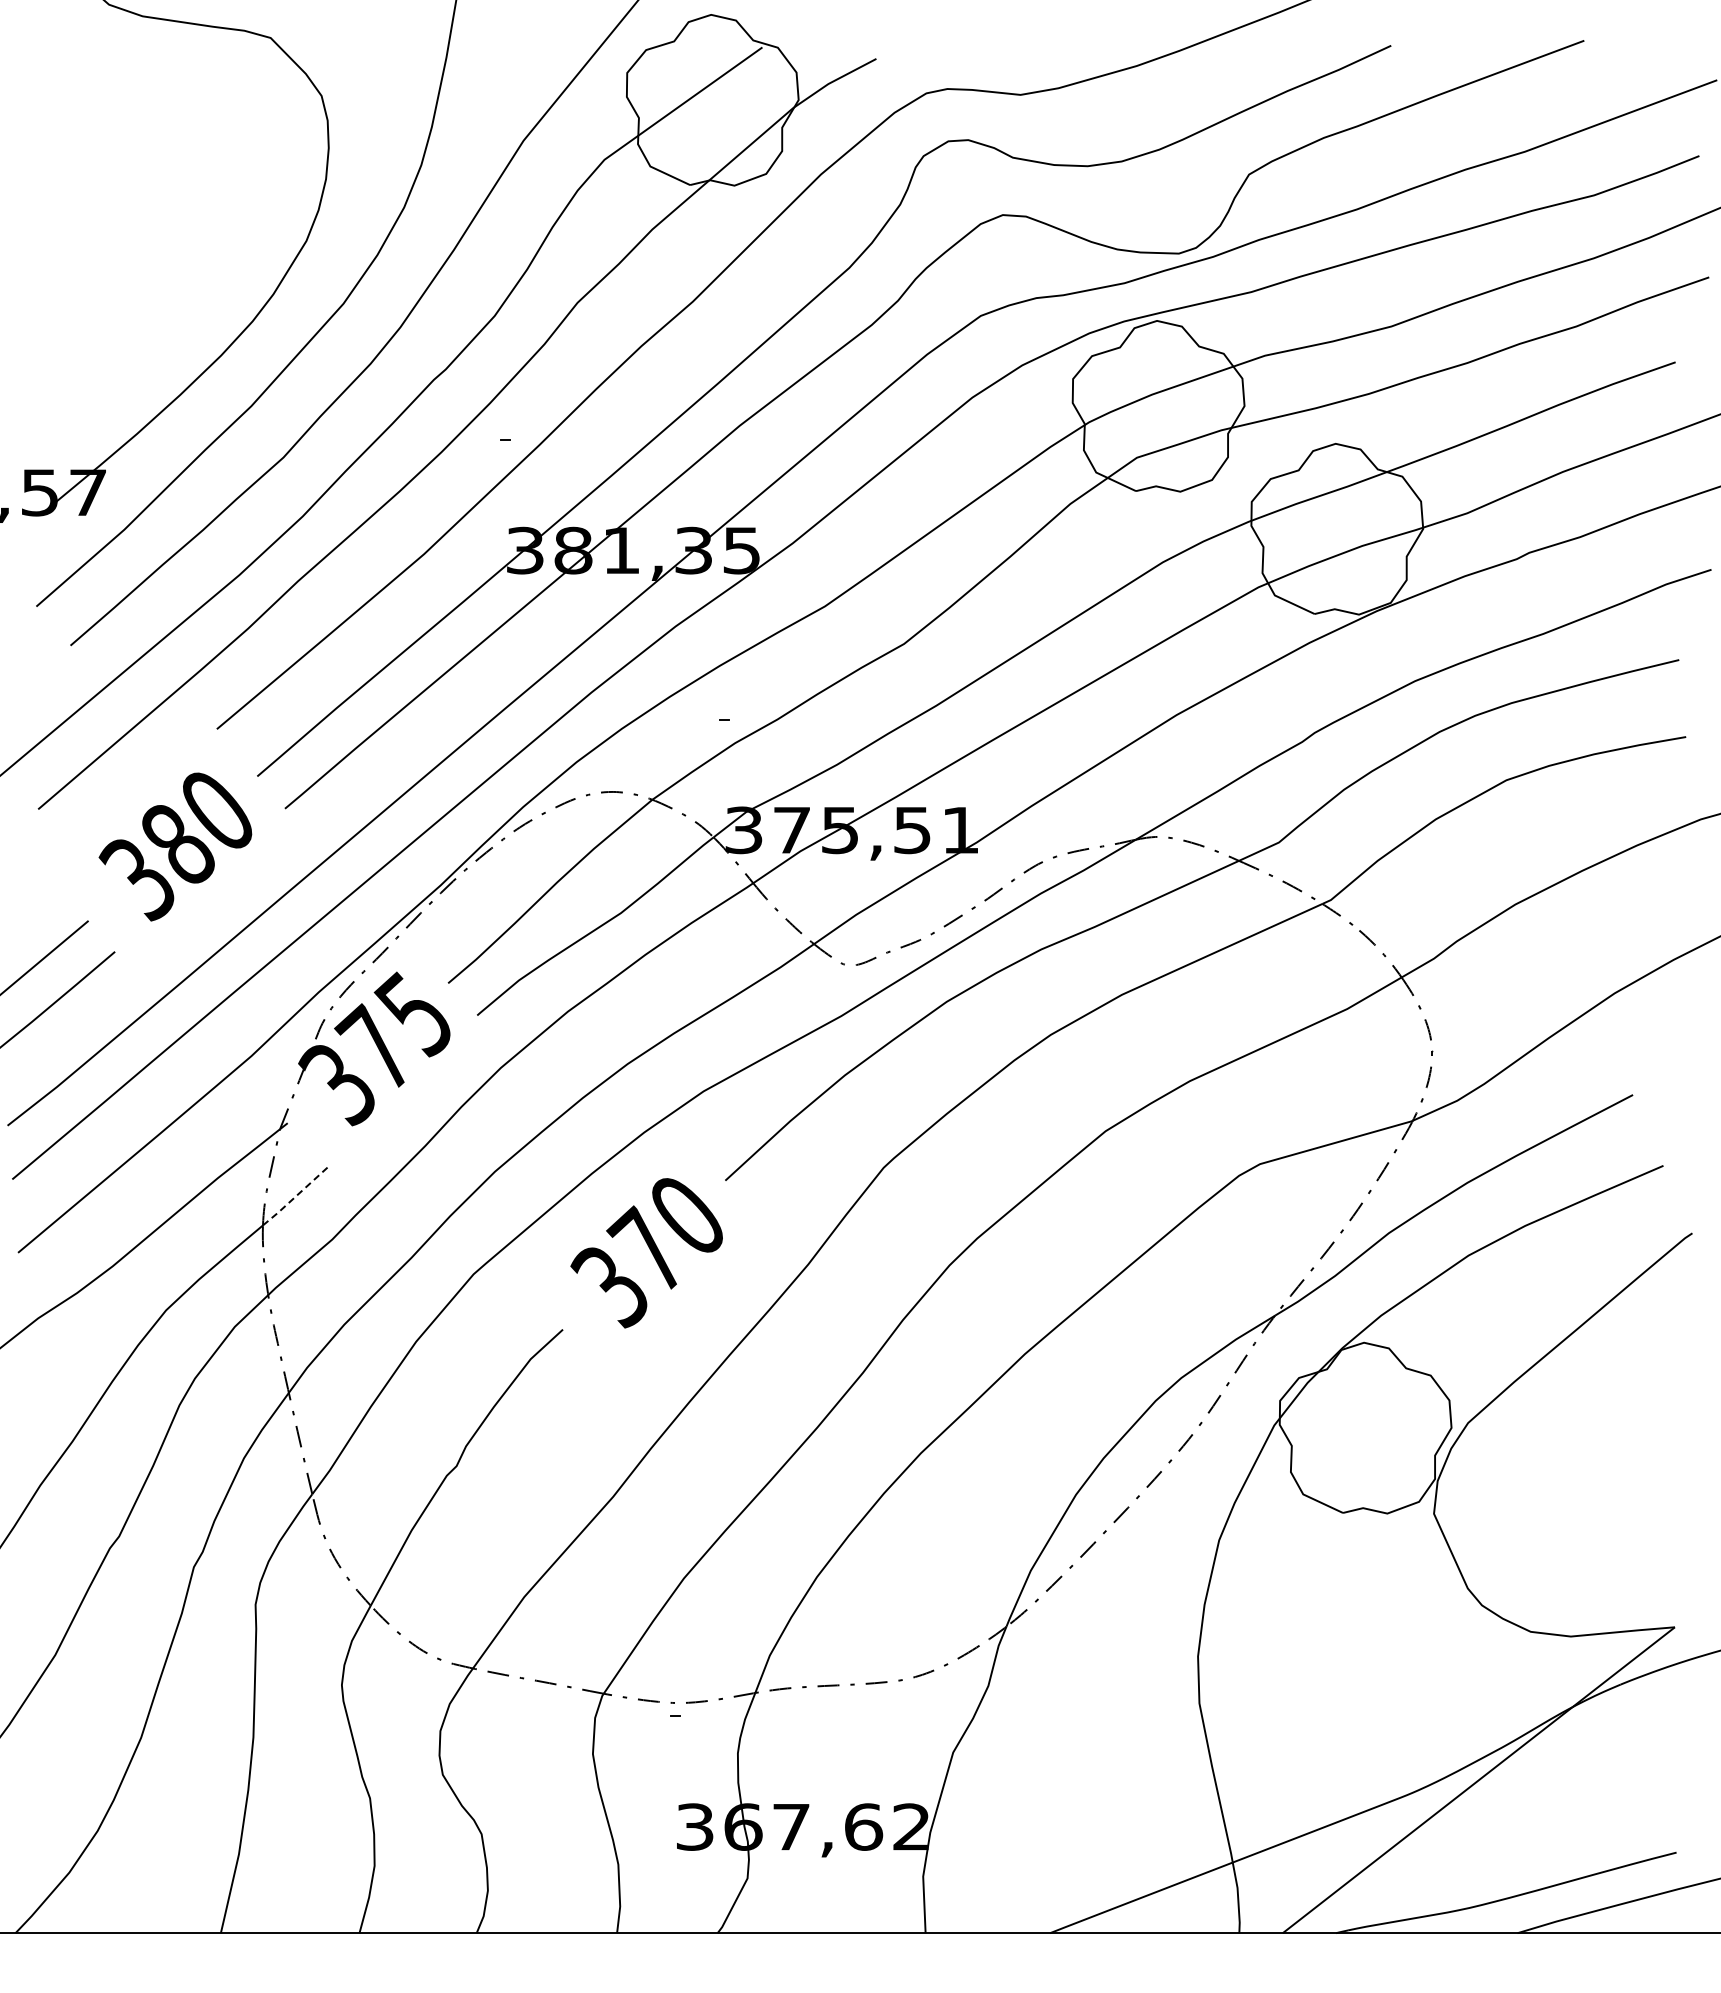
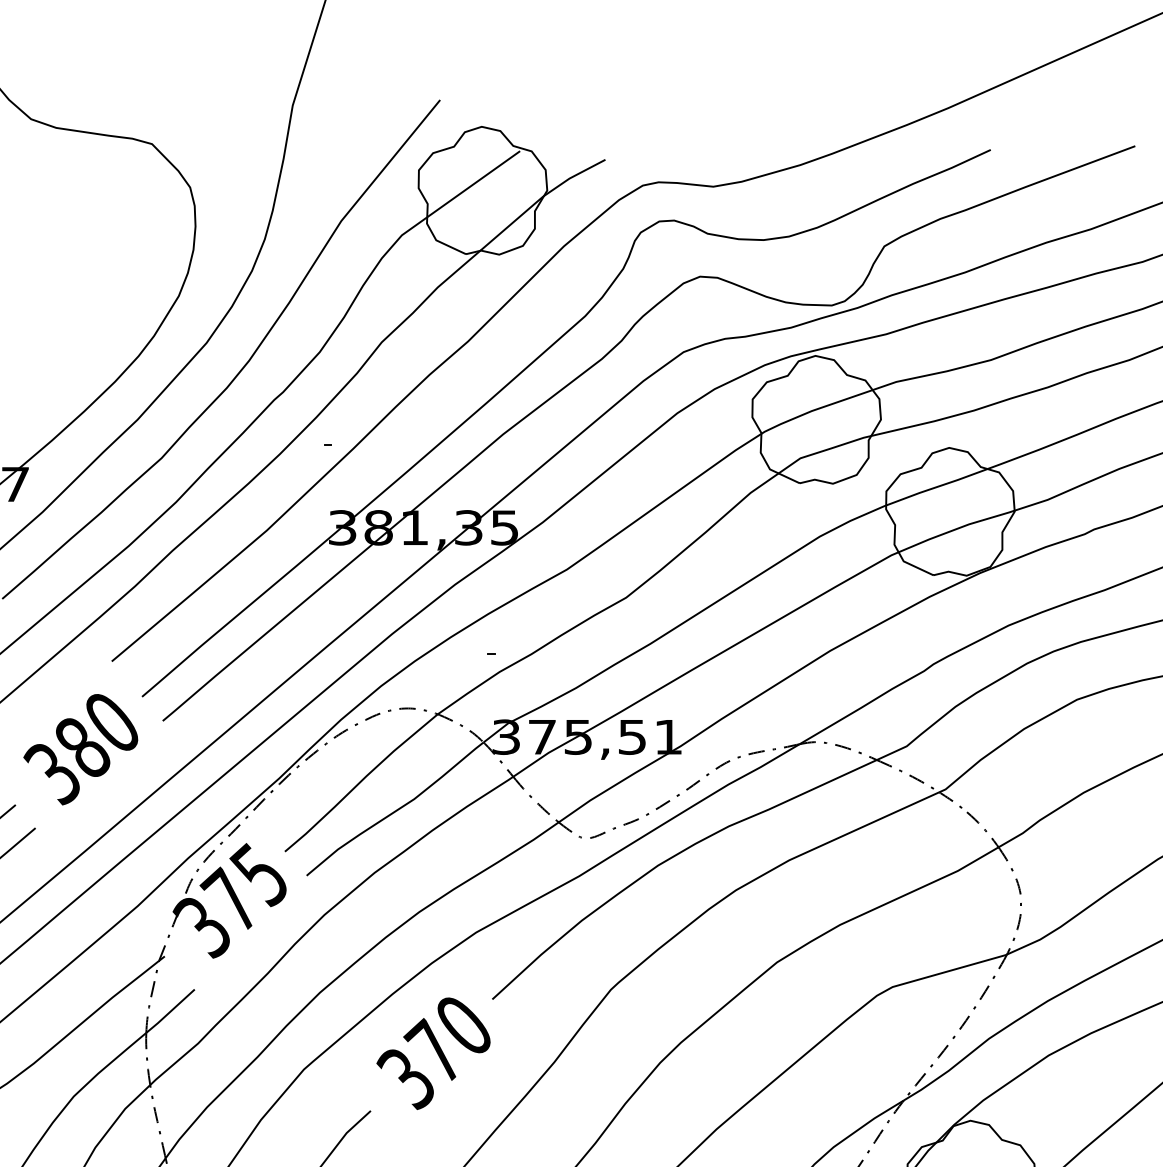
line: (295, 1196) -> (170, 1011), dashed -> solid

